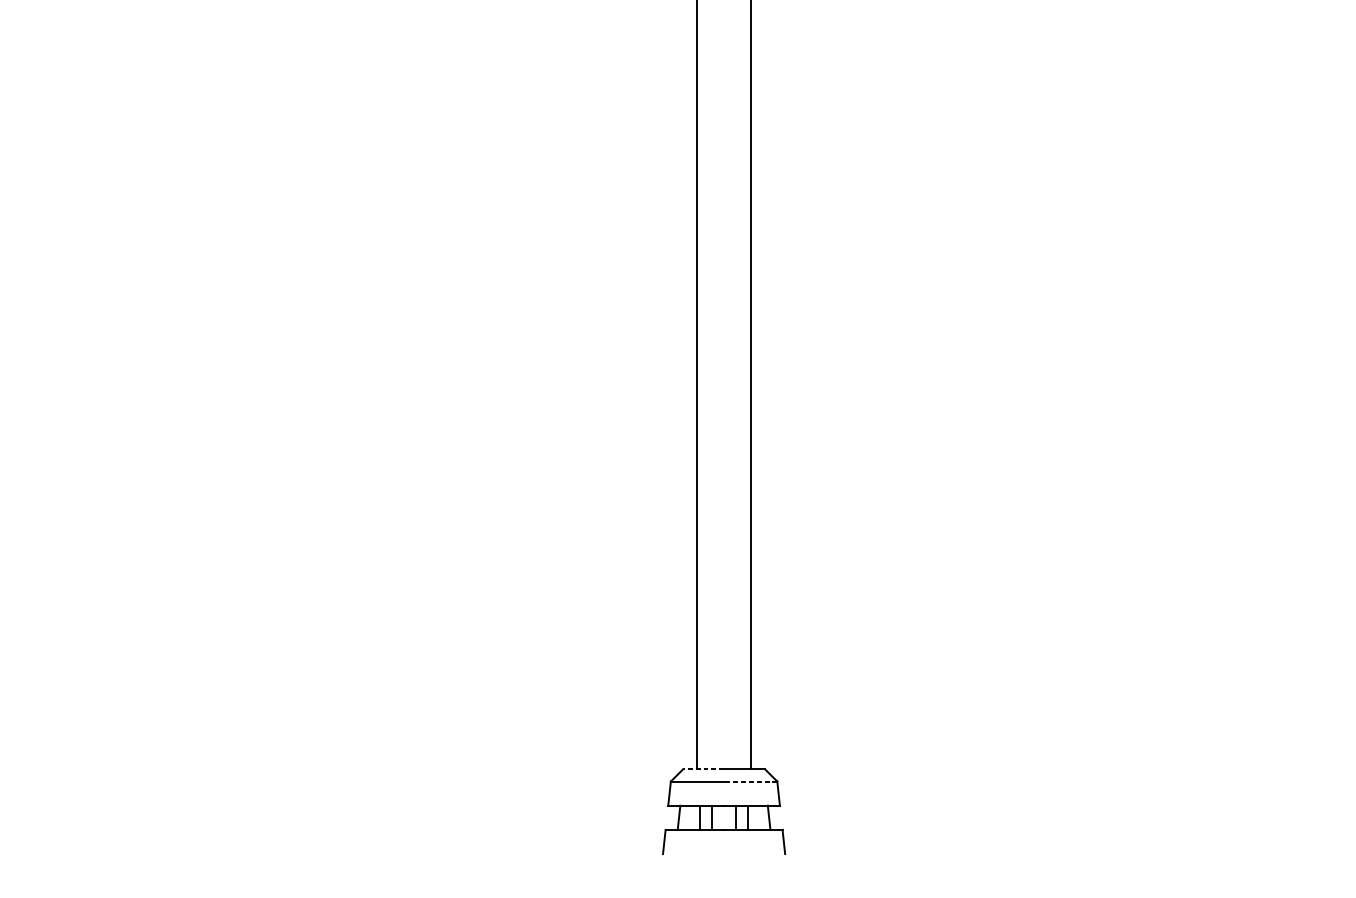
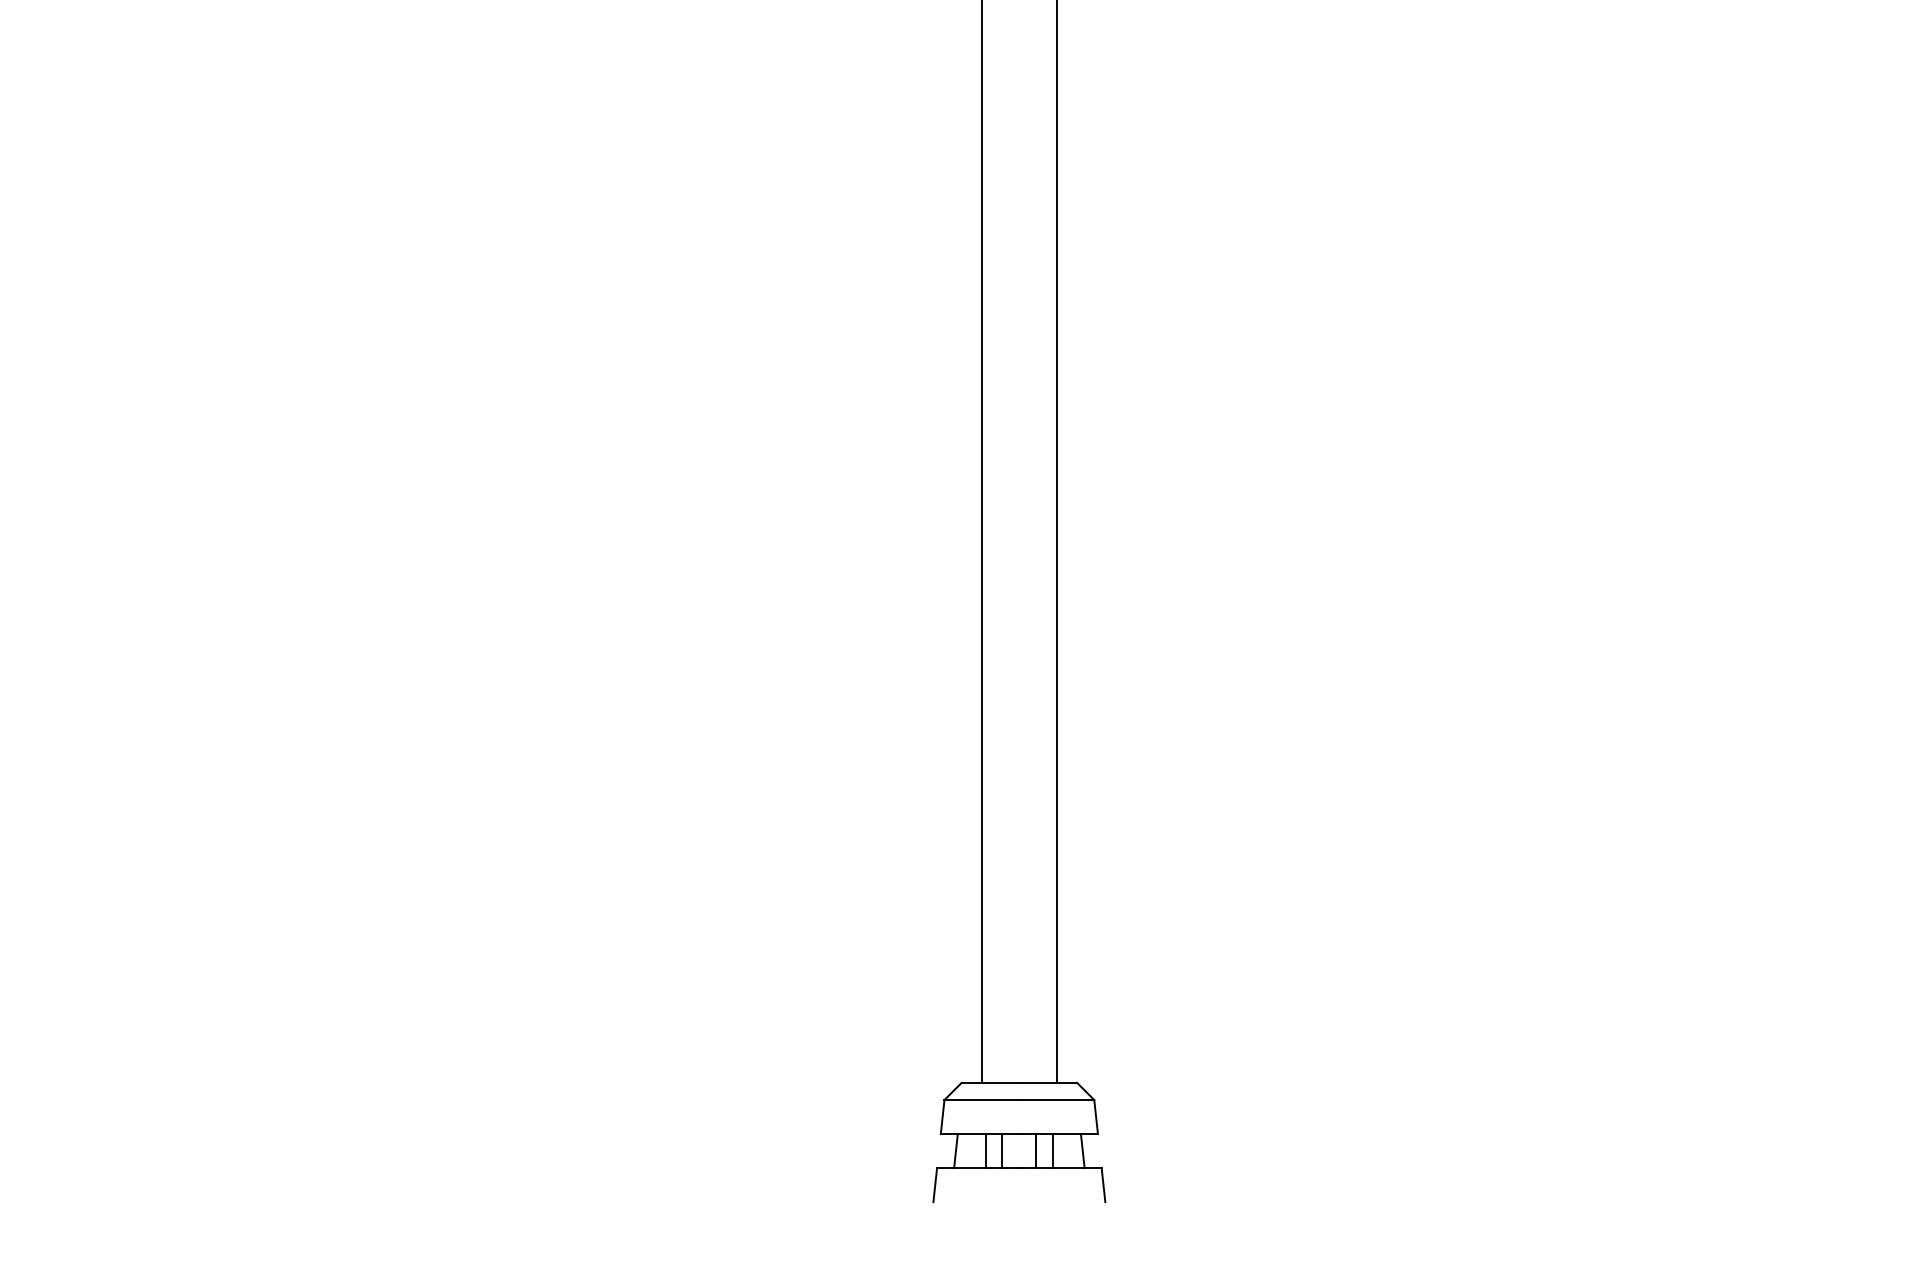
line: (703, 769) -> (990, 1083), dashed -> solid
line: (750, 781) -> (1056, 1100), dashed -> solid

